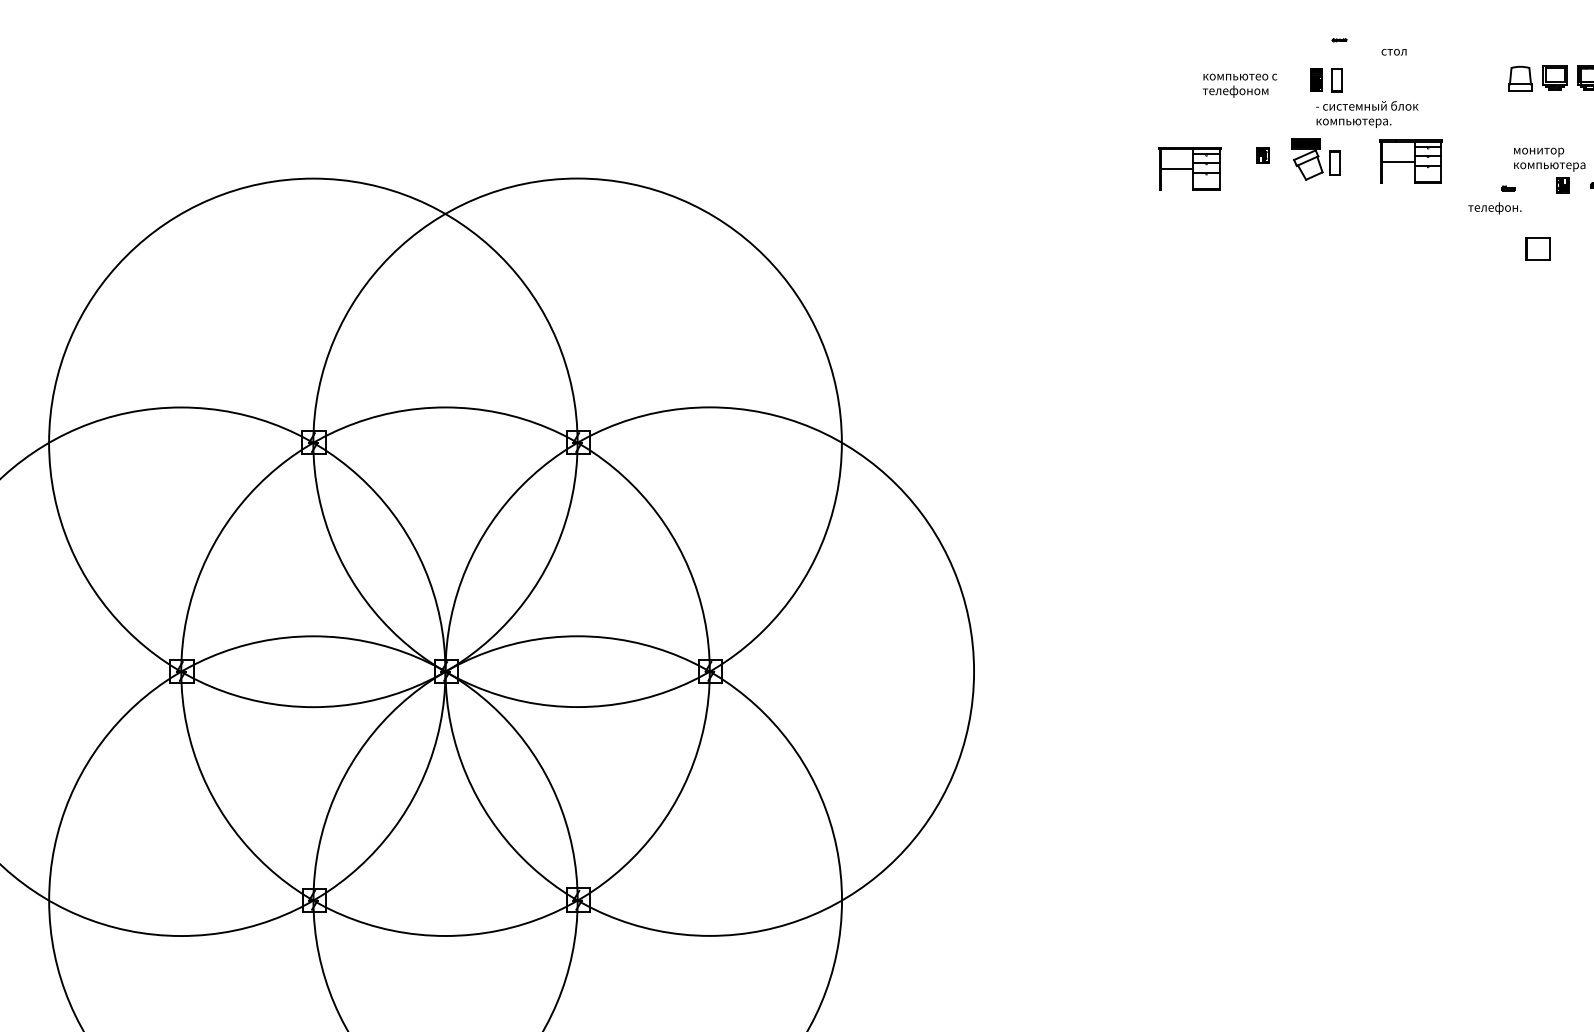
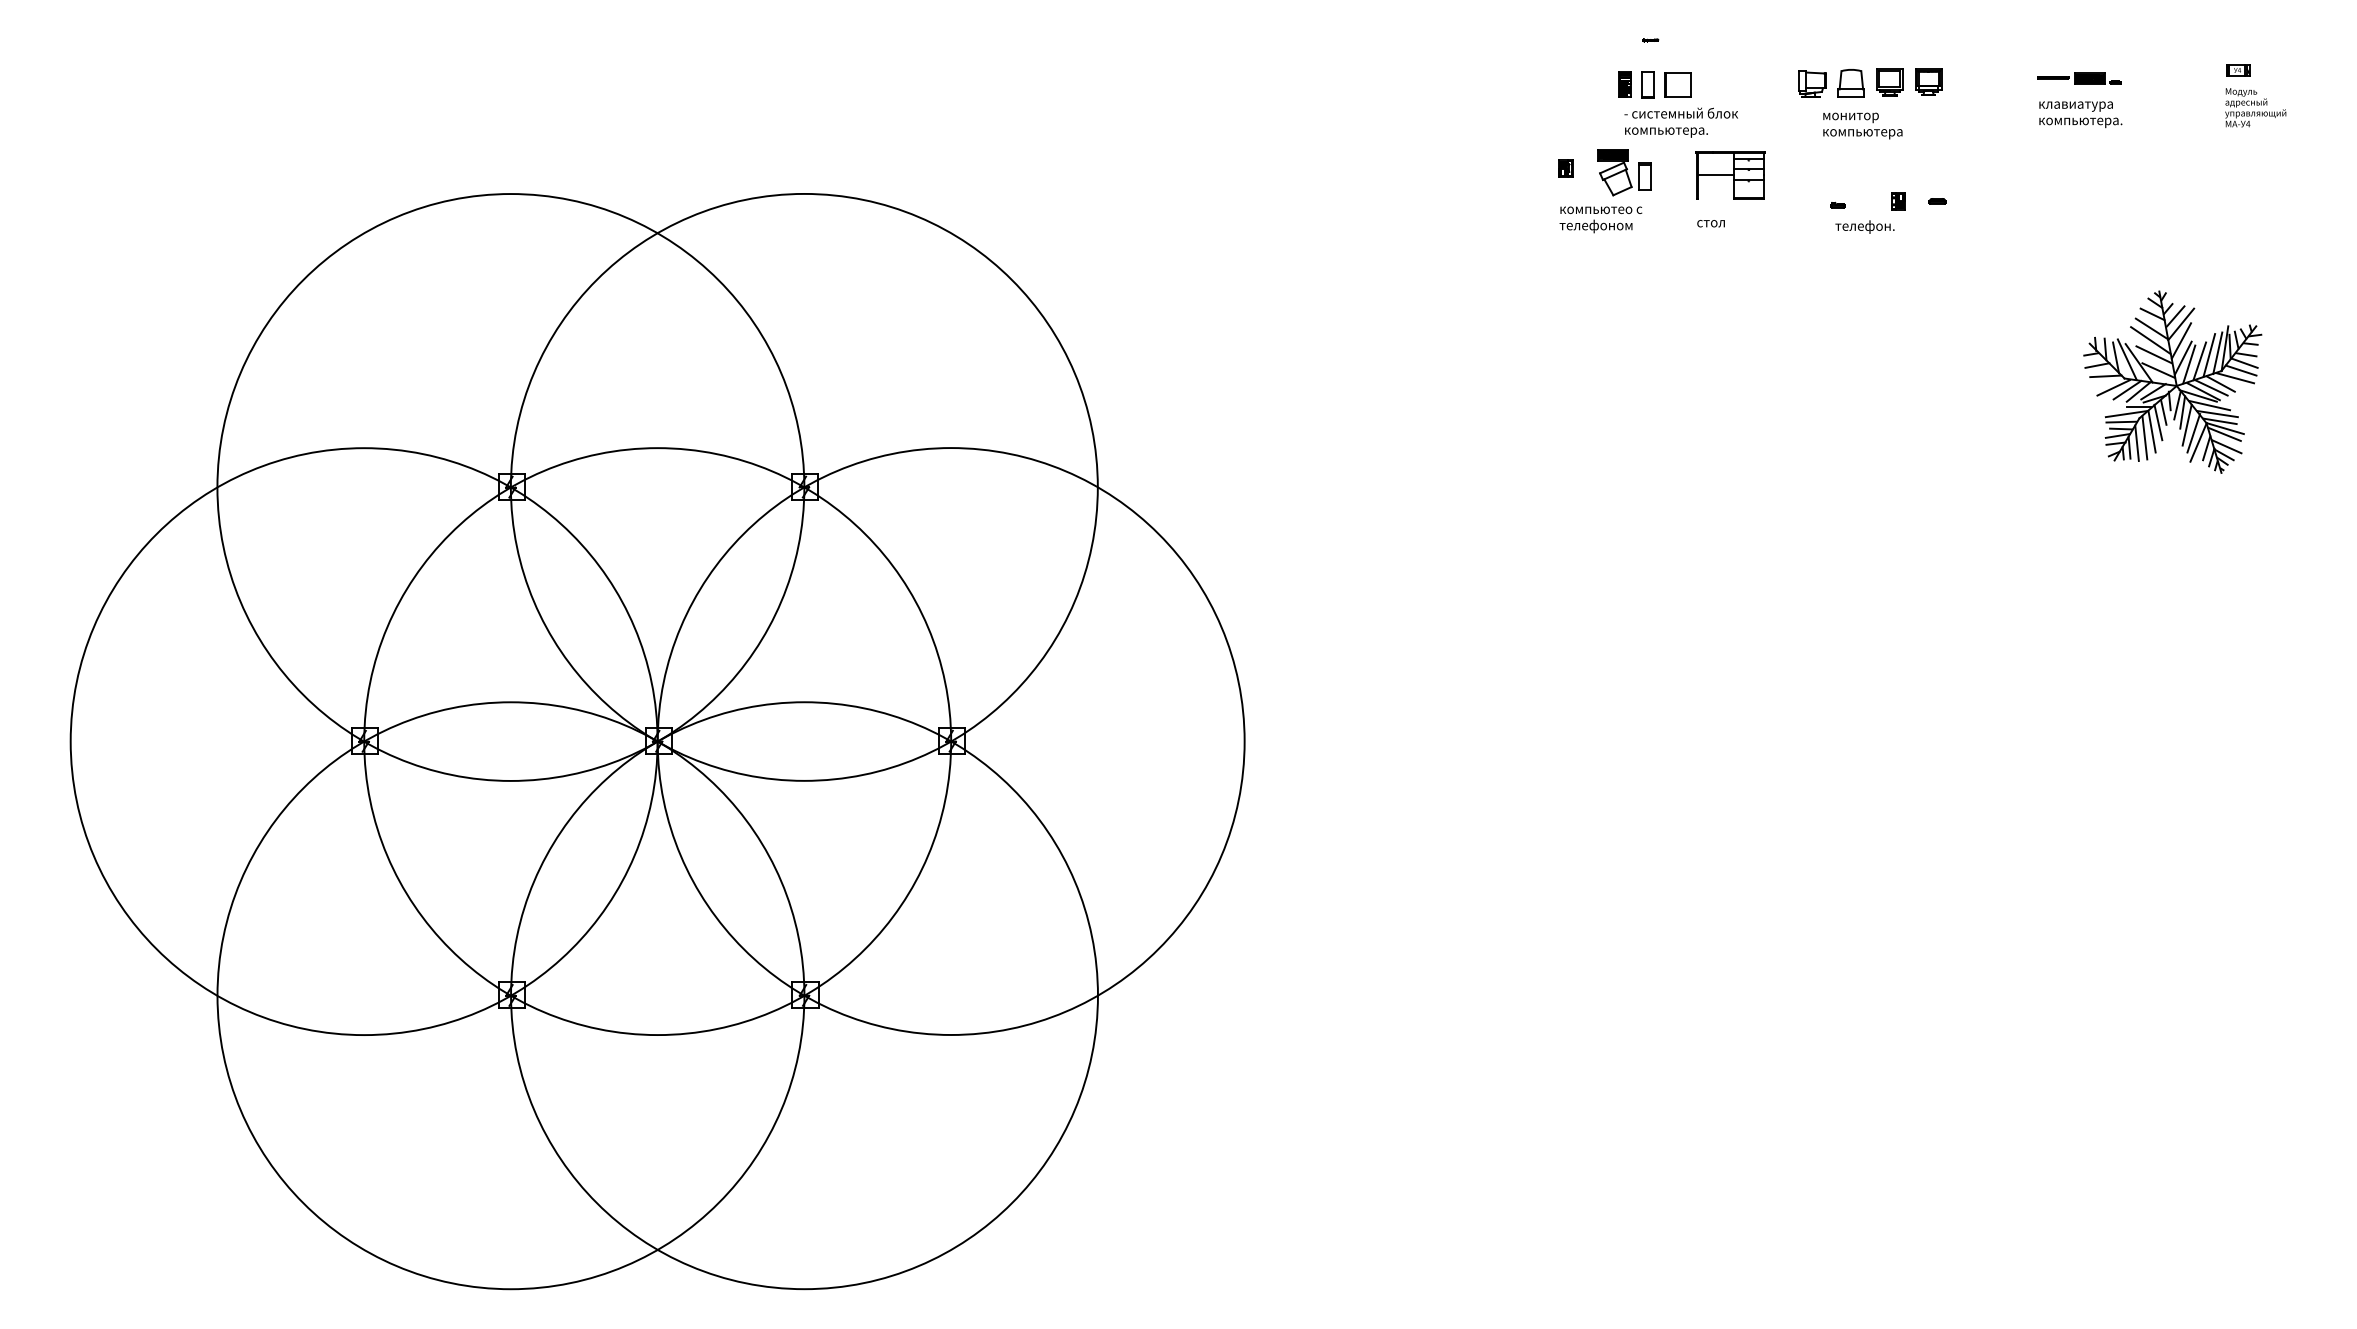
text: (1393, 52) -> (1710, 223), moved
part: (1485, 79) -> (1812, 83), added
text: (1239, 85) -> (1600, 219), moved
text: (1549, 159) -> (1862, 125), moved
part: (1190, 169) -> (1484, 183), removed
text: (1494, 207) -> (1864, 226), moved
part: (1537, 248) -> (1677, 84), moved

